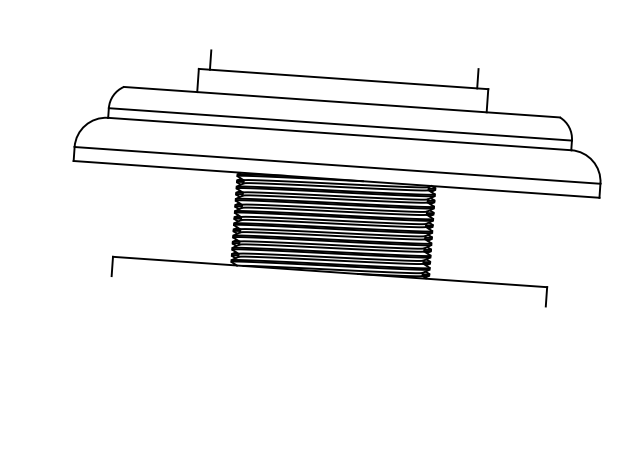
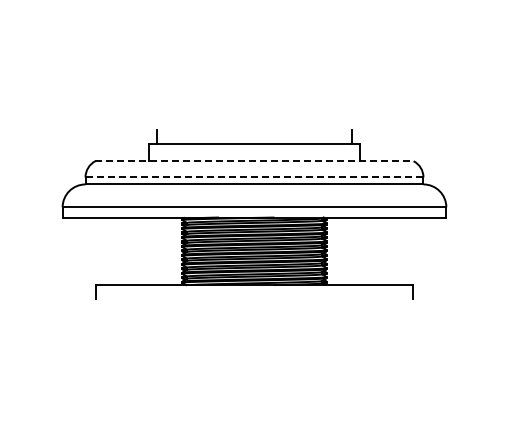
line: (341, 102) -> (254, 161), solid -> dashed
line: (340, 124) -> (254, 177), solid -> dashed

